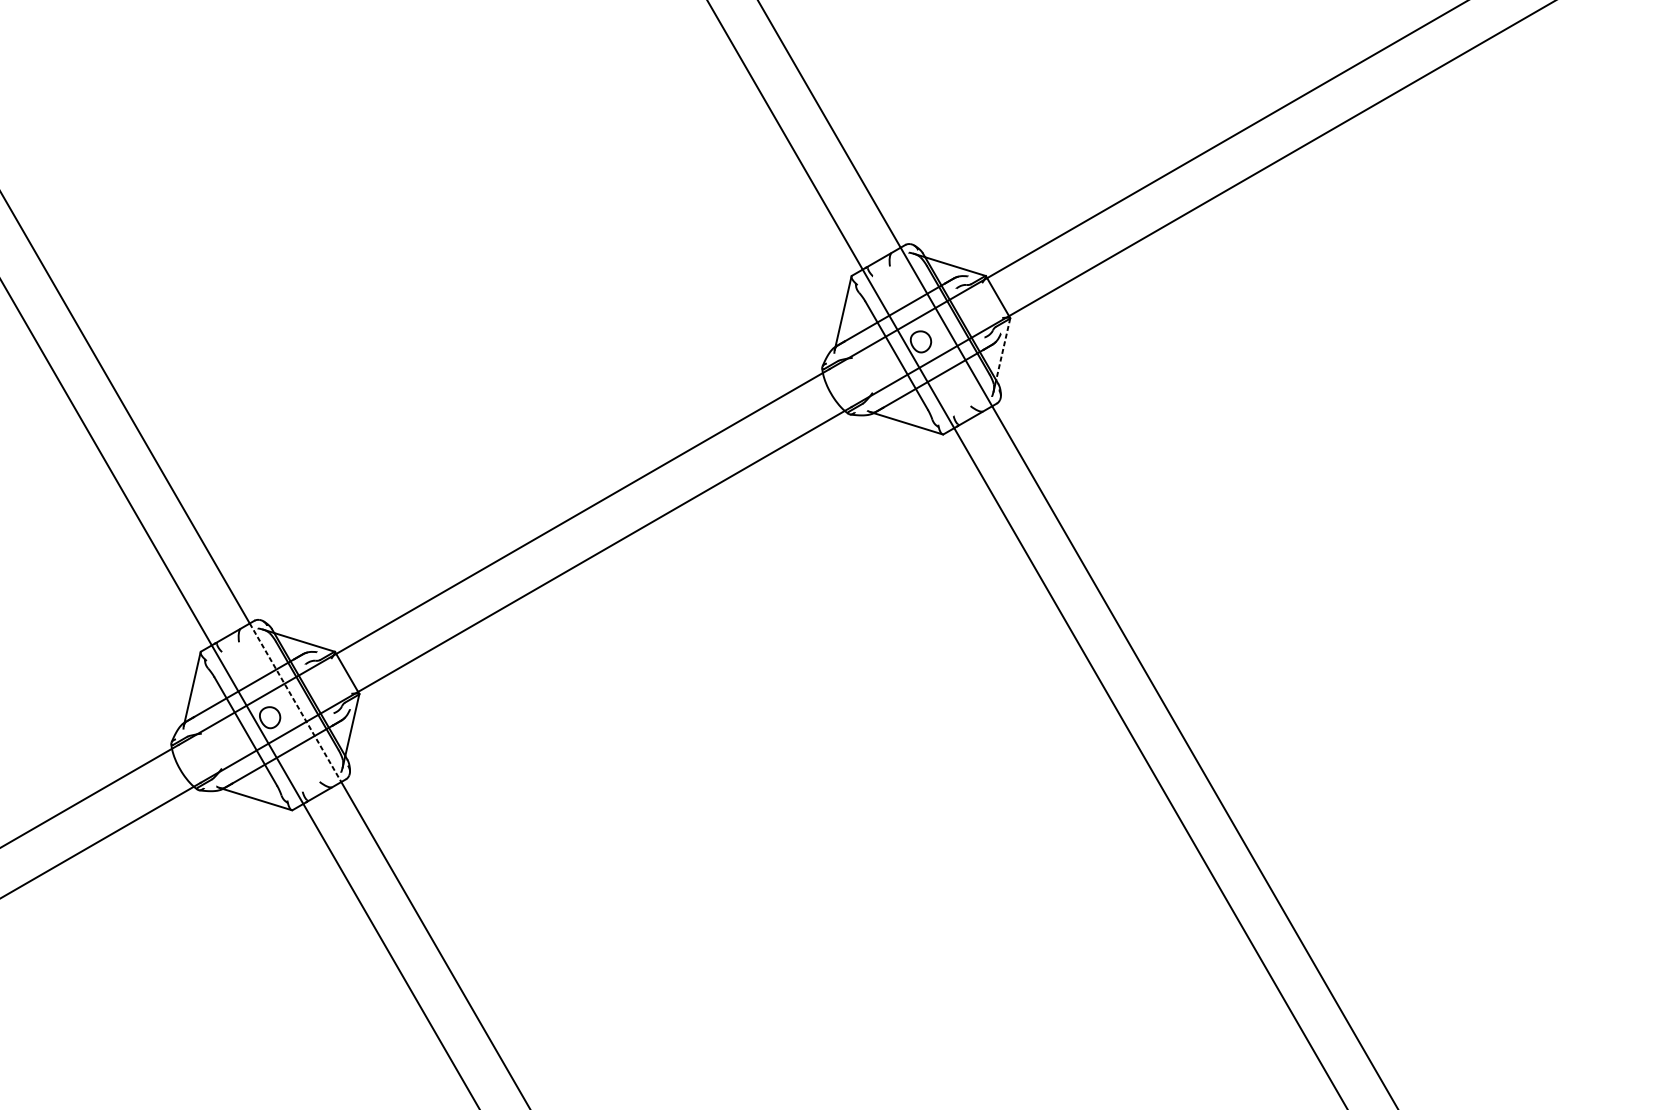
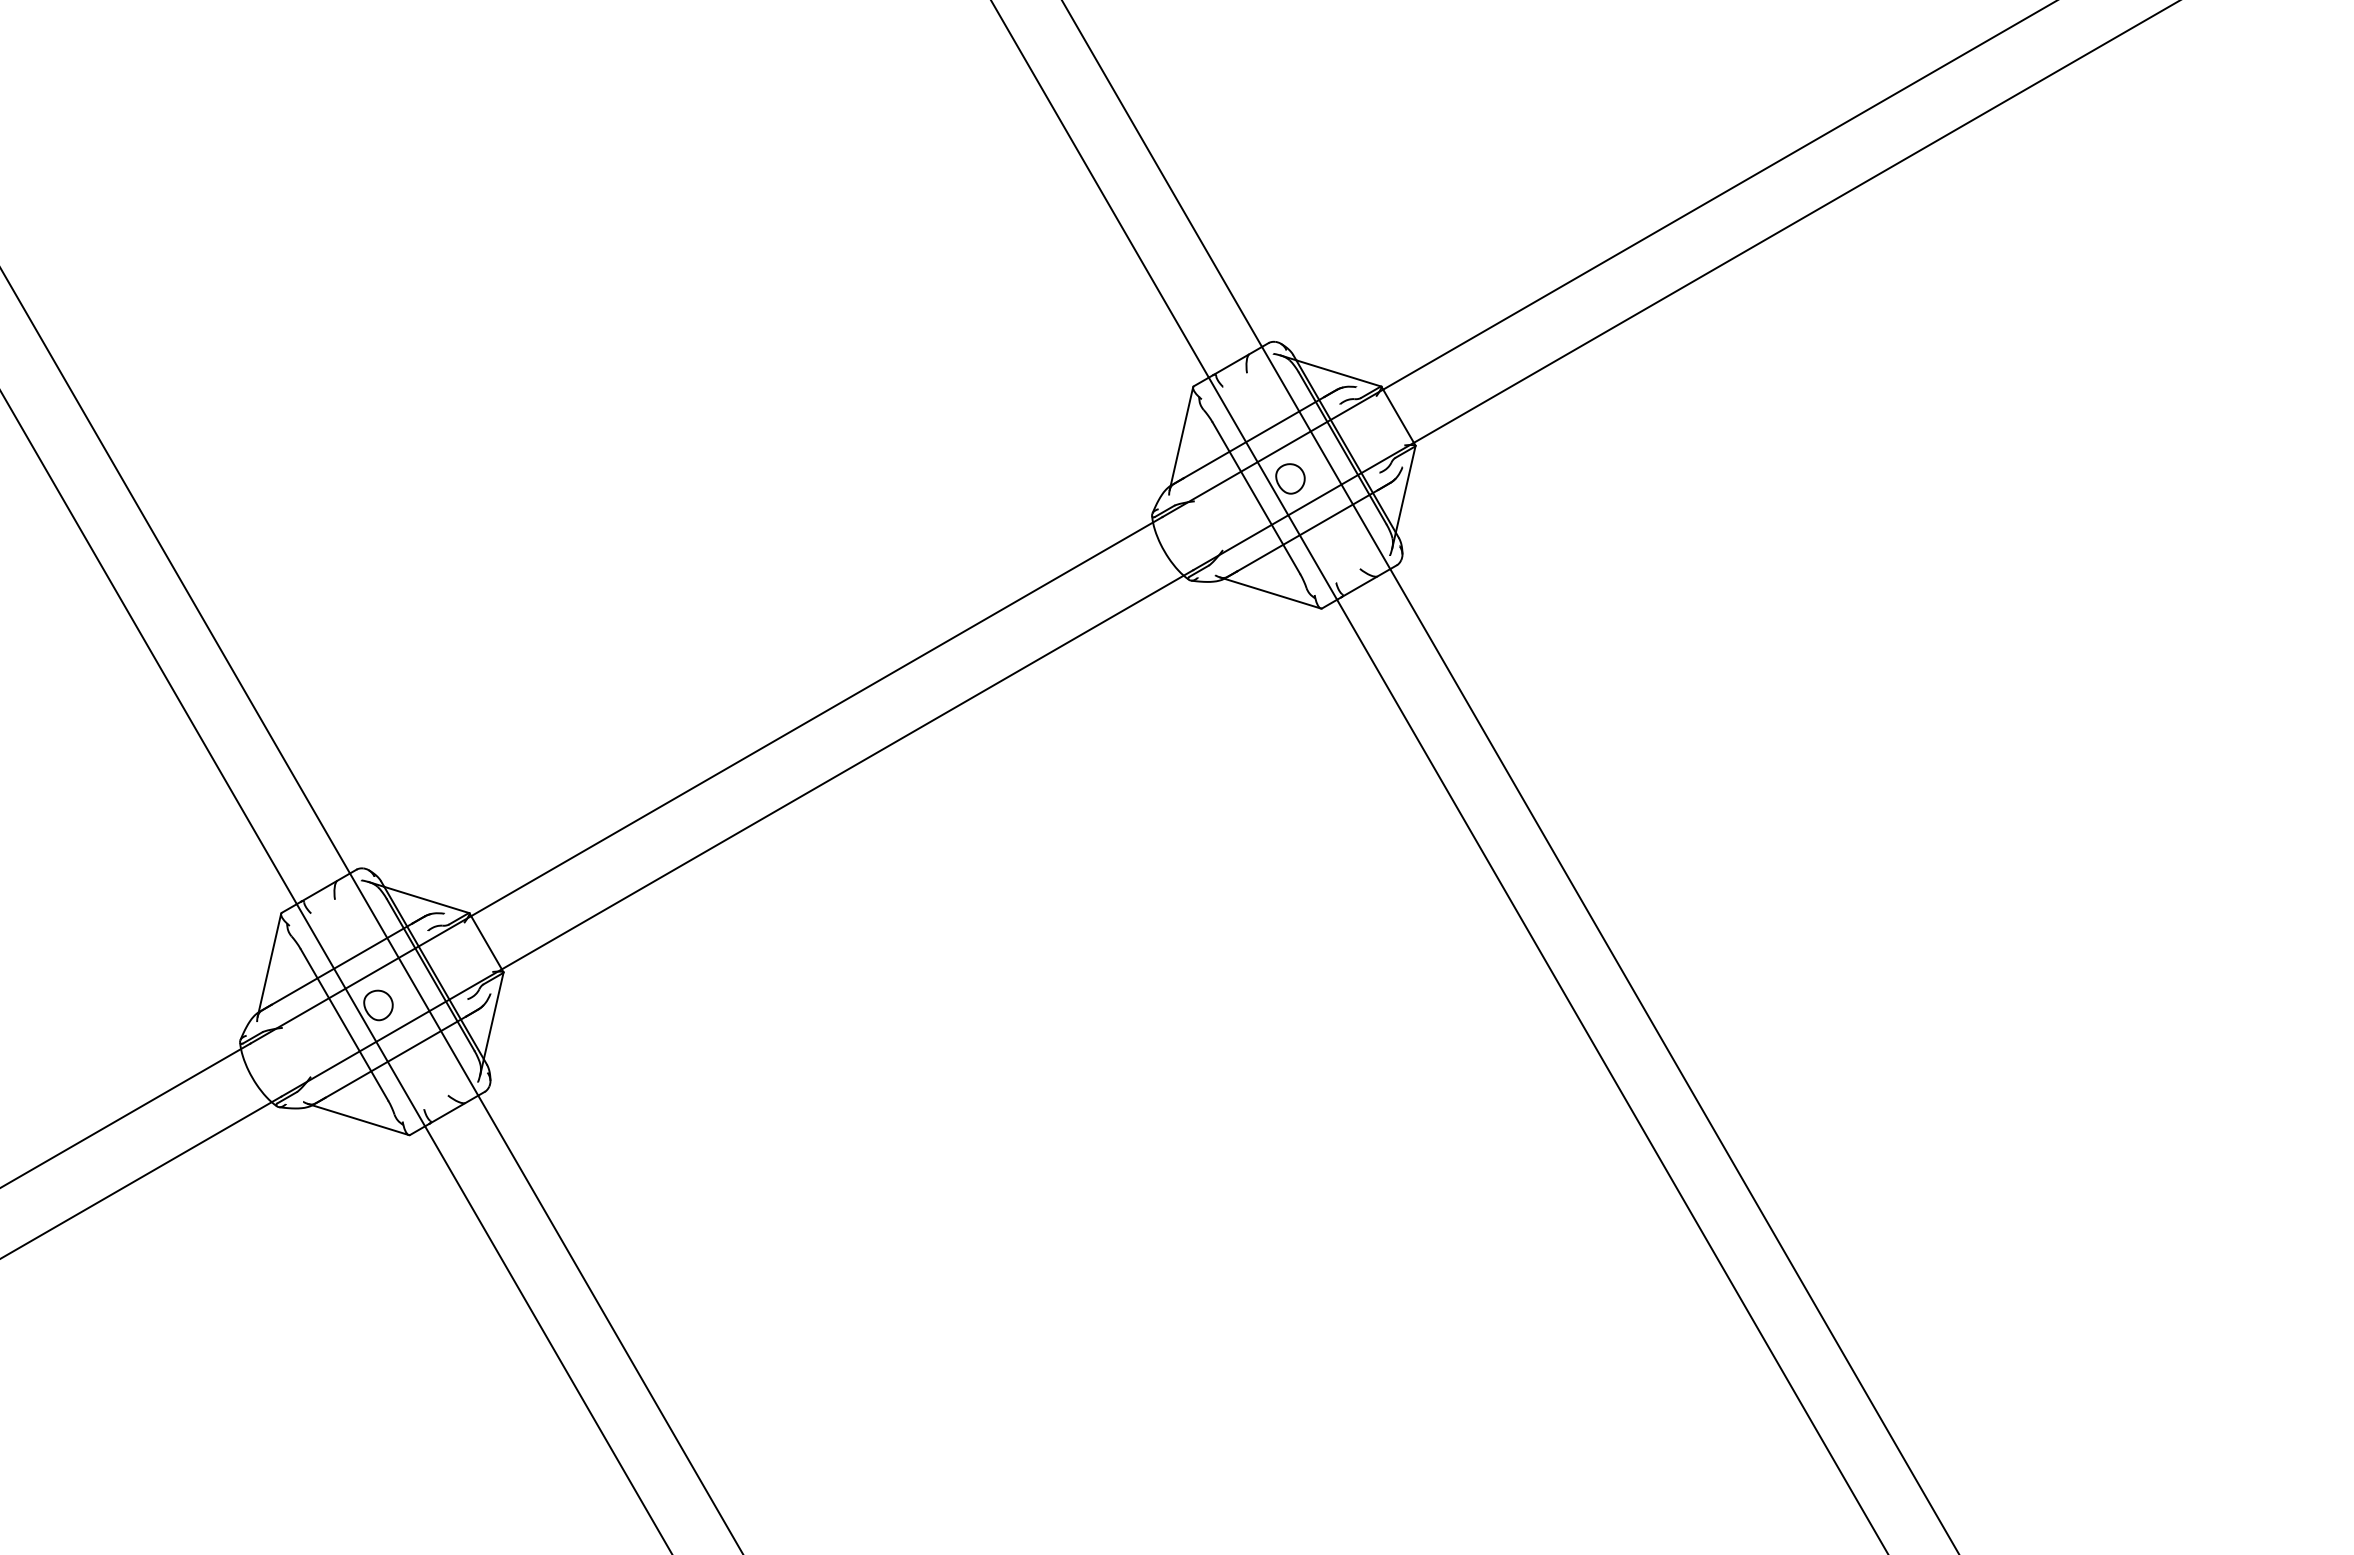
line: (1003, 349) -> (1405, 489), dashed -> solid
line: (295, 702) -> (414, 984), dashed -> solid

